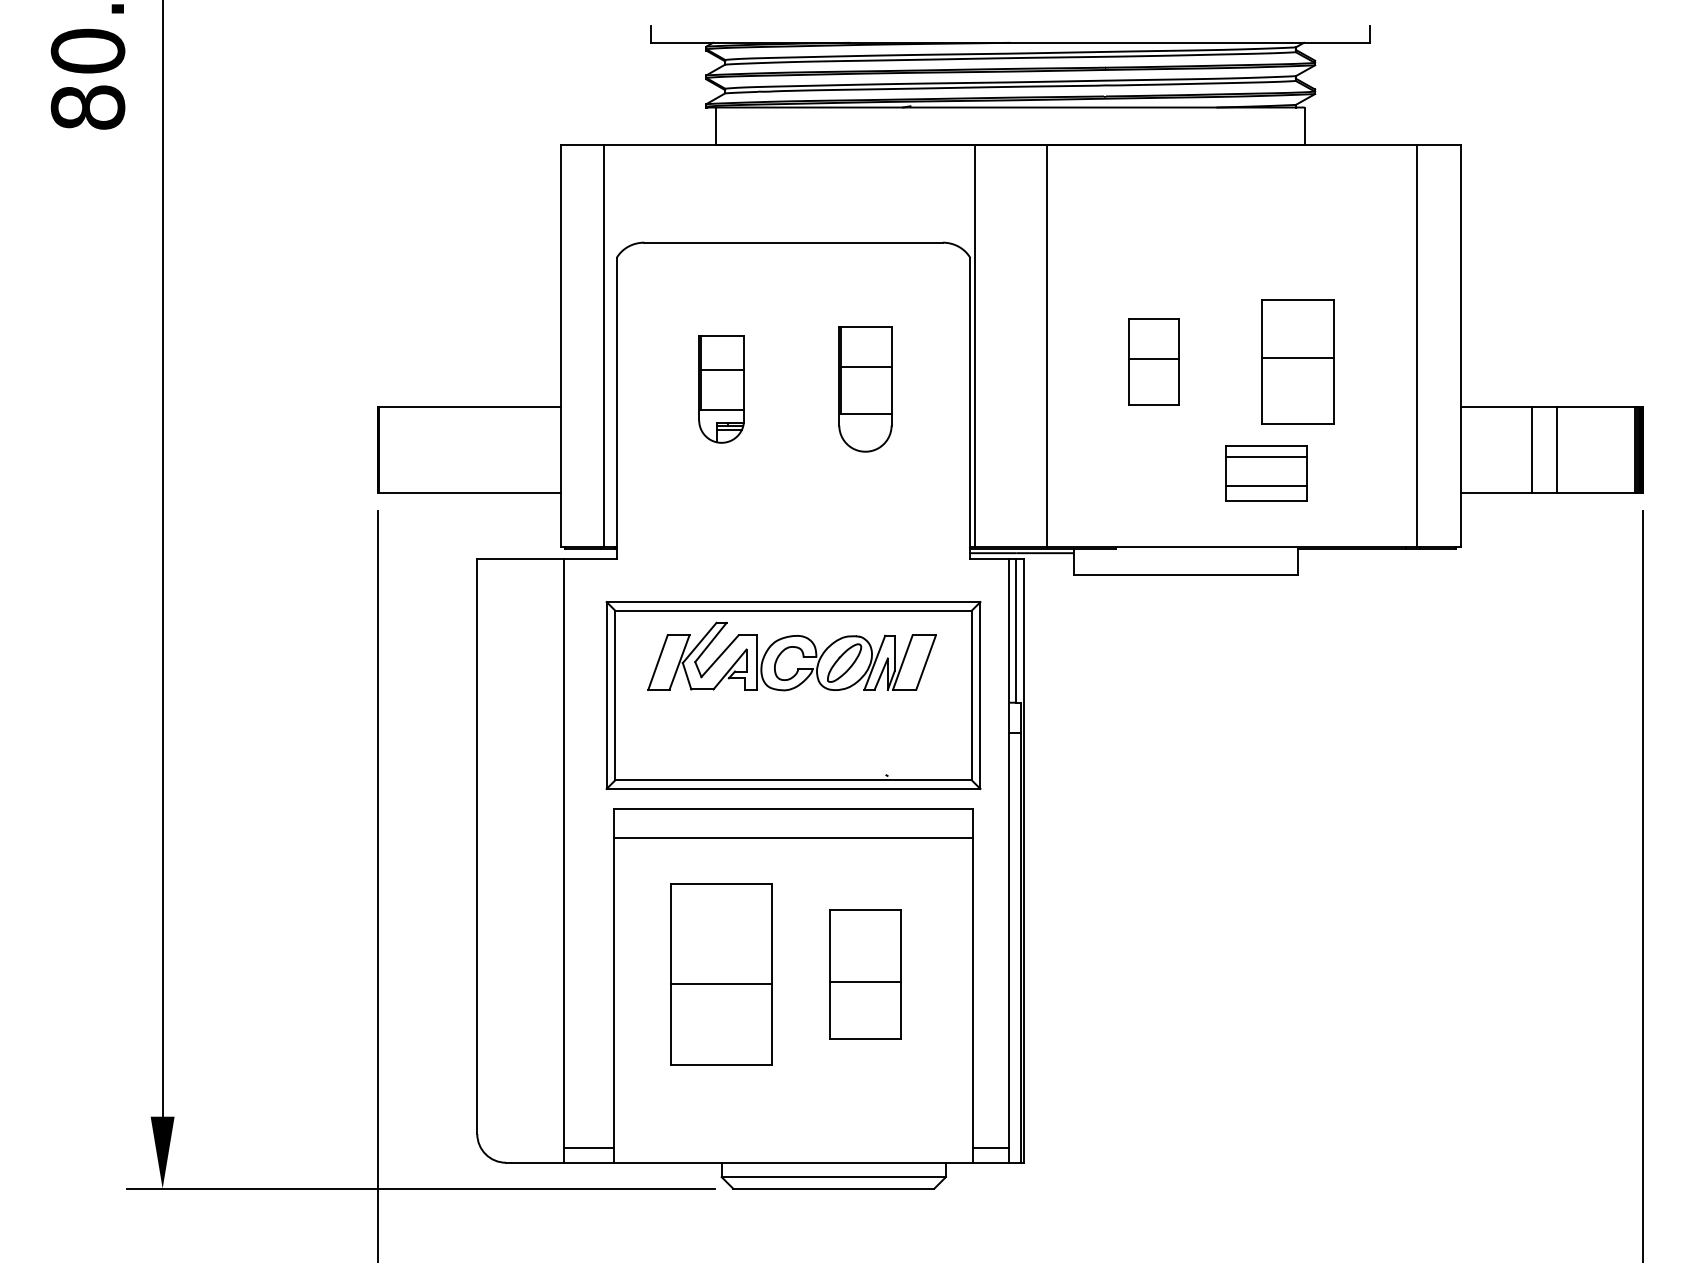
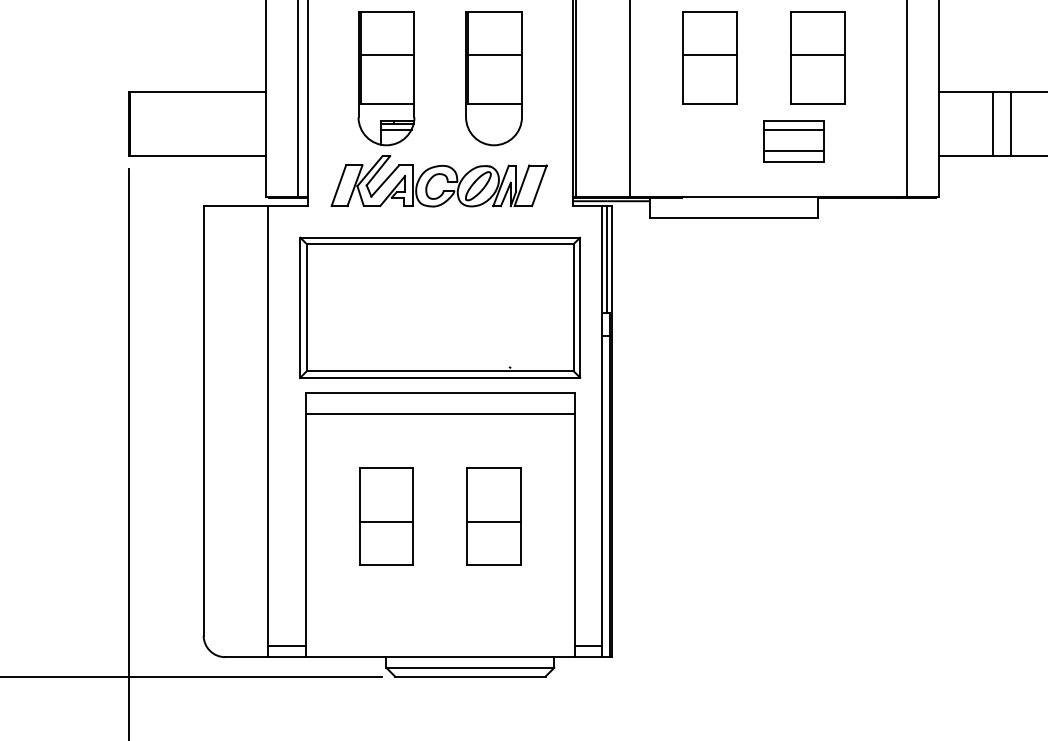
part: (1153, 361) -> (709, 57), size x1.43
part: (721, 389) -> (386, 78), size x1.67
part: (865, 389) -> (494, 78), size x1.43
part: (789, 648) -> (437, 175), moved
part: (721, 974) -> (386, 516), size x0.71

